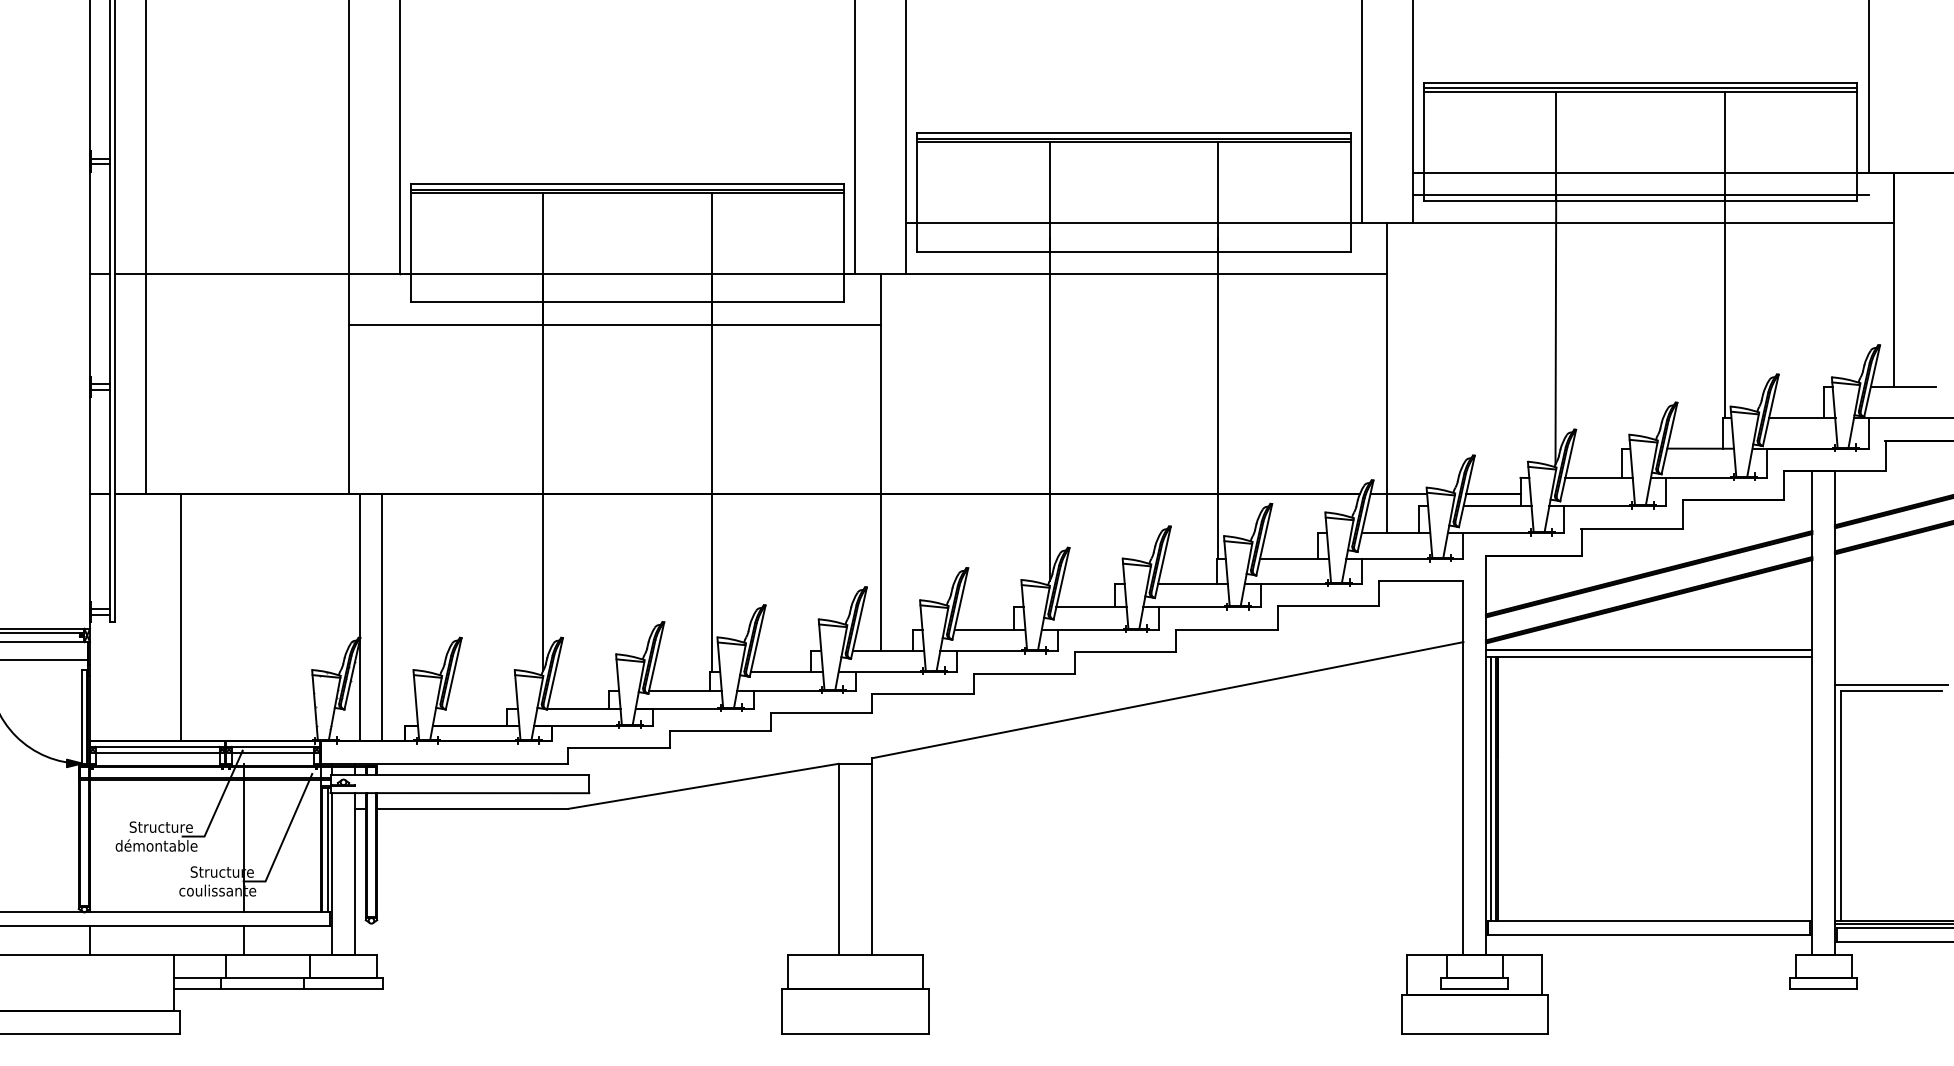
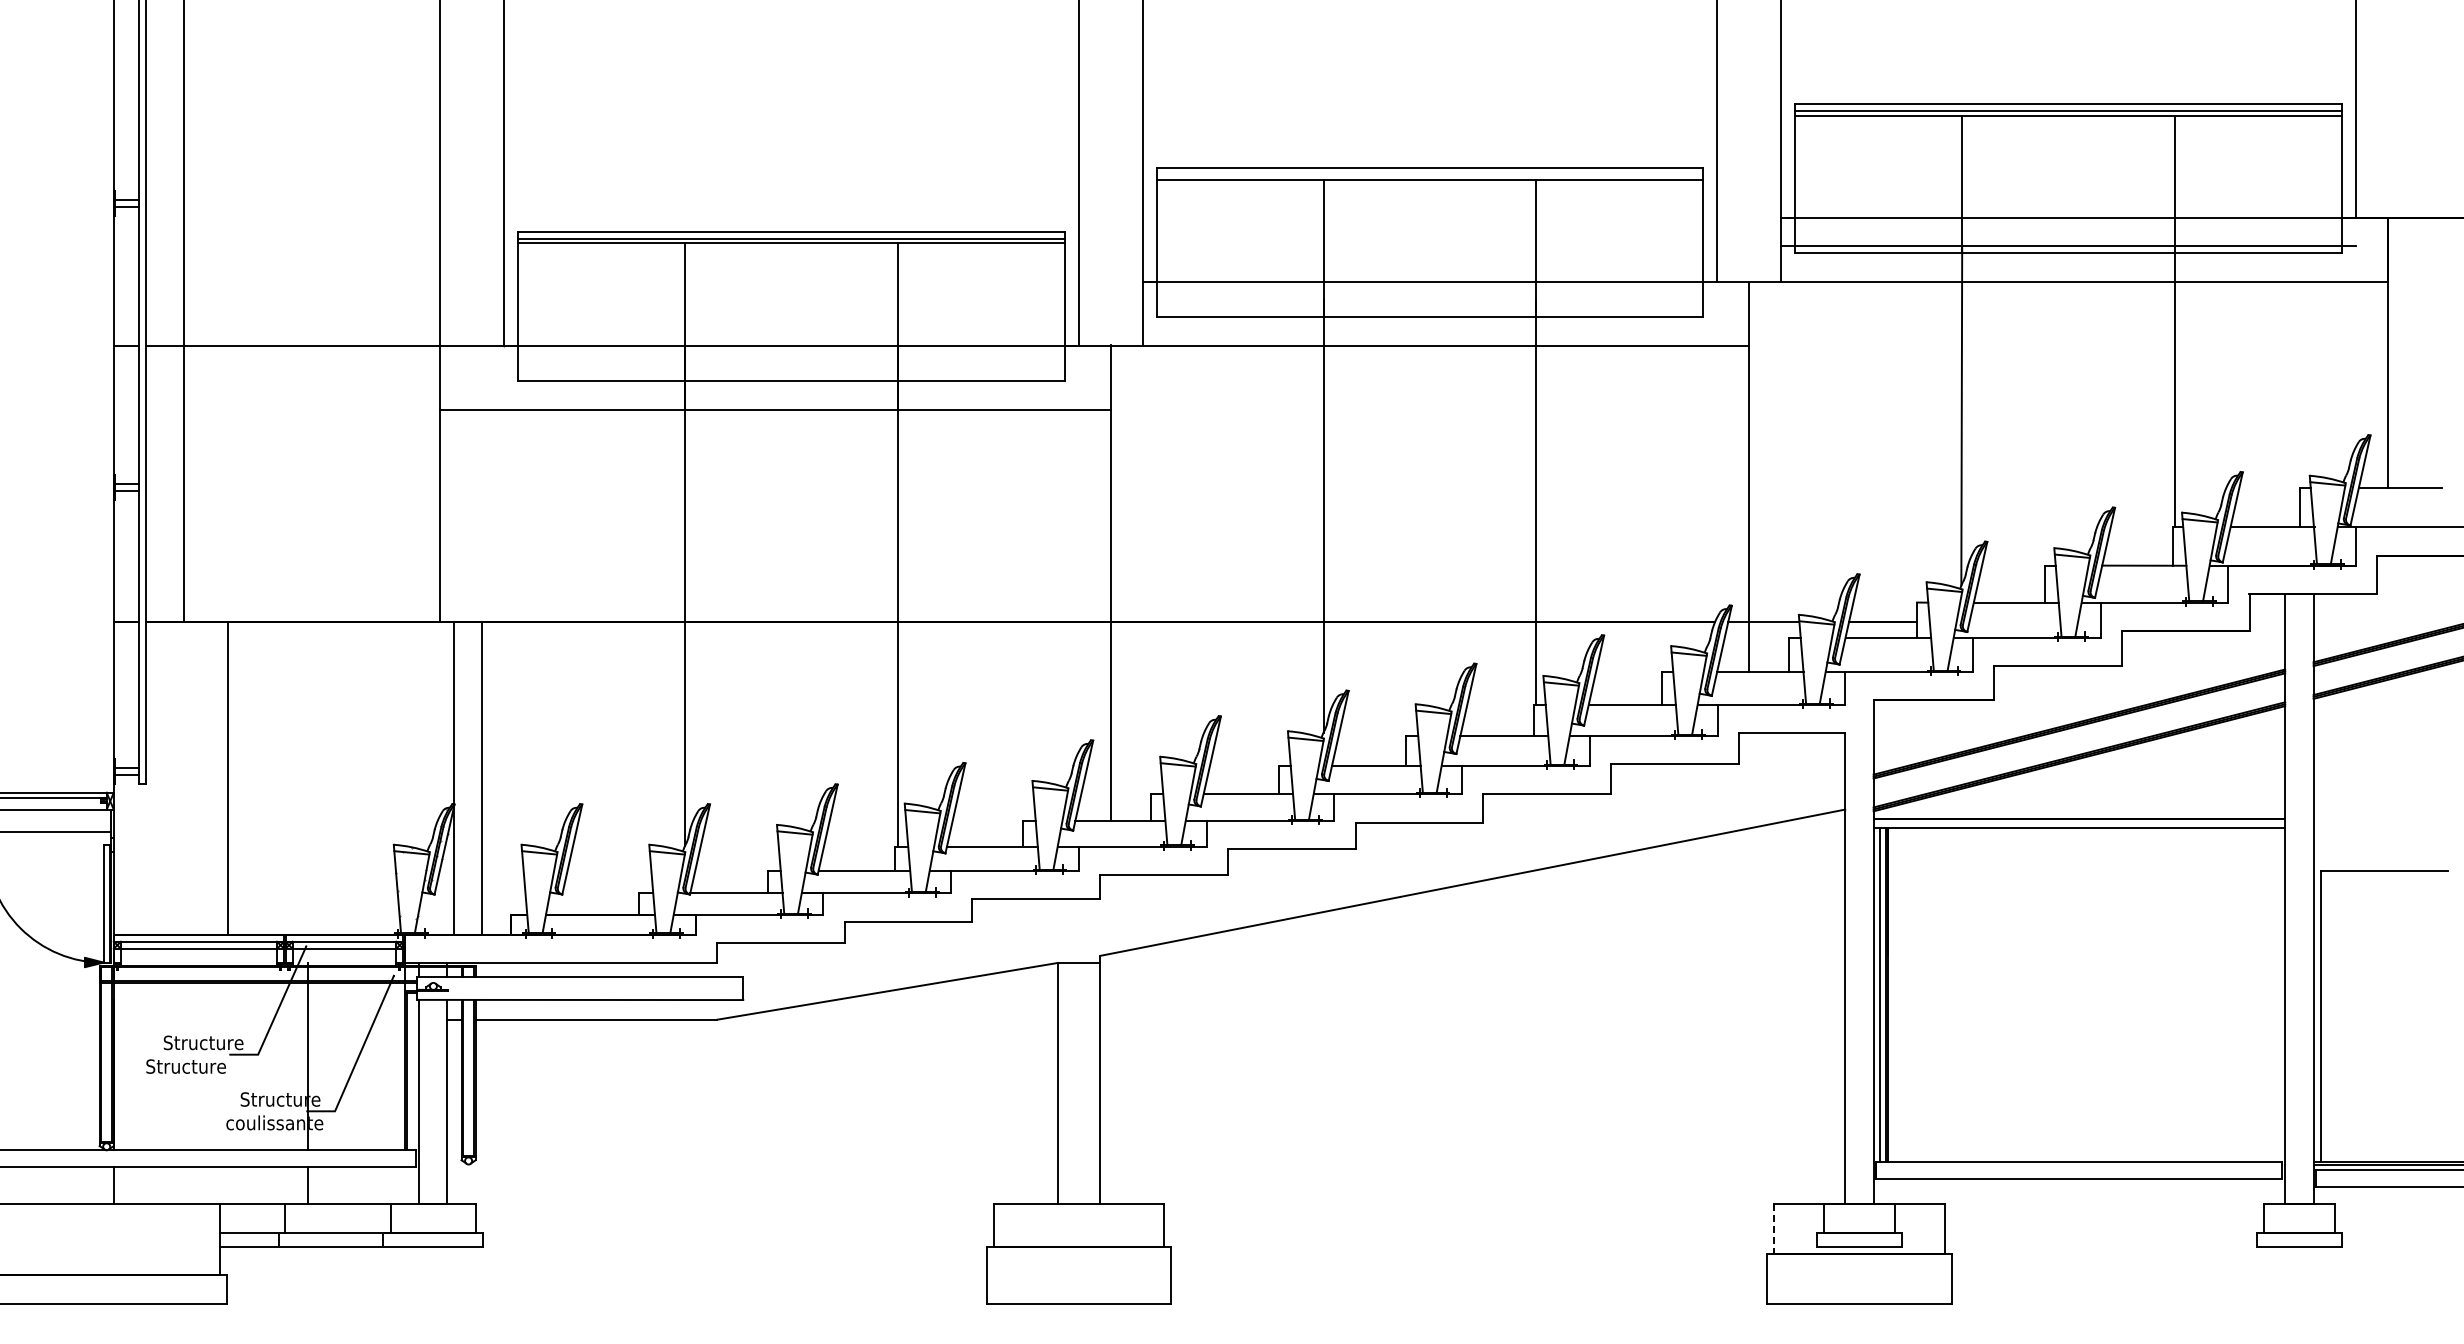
line: (1133, 139) -> (1429, 175), removed
line: (1891, 684) -> (2384, 863), removed
text: (156, 845) -> (197, 1065), démontable -> Structure
line: (327, 849) -> (413, 1071), removed
line: (1407, 975) -> (1774, 1229), solid -> dashed

